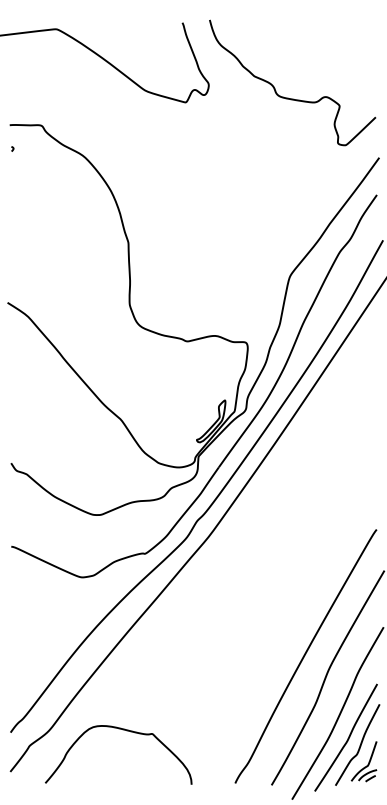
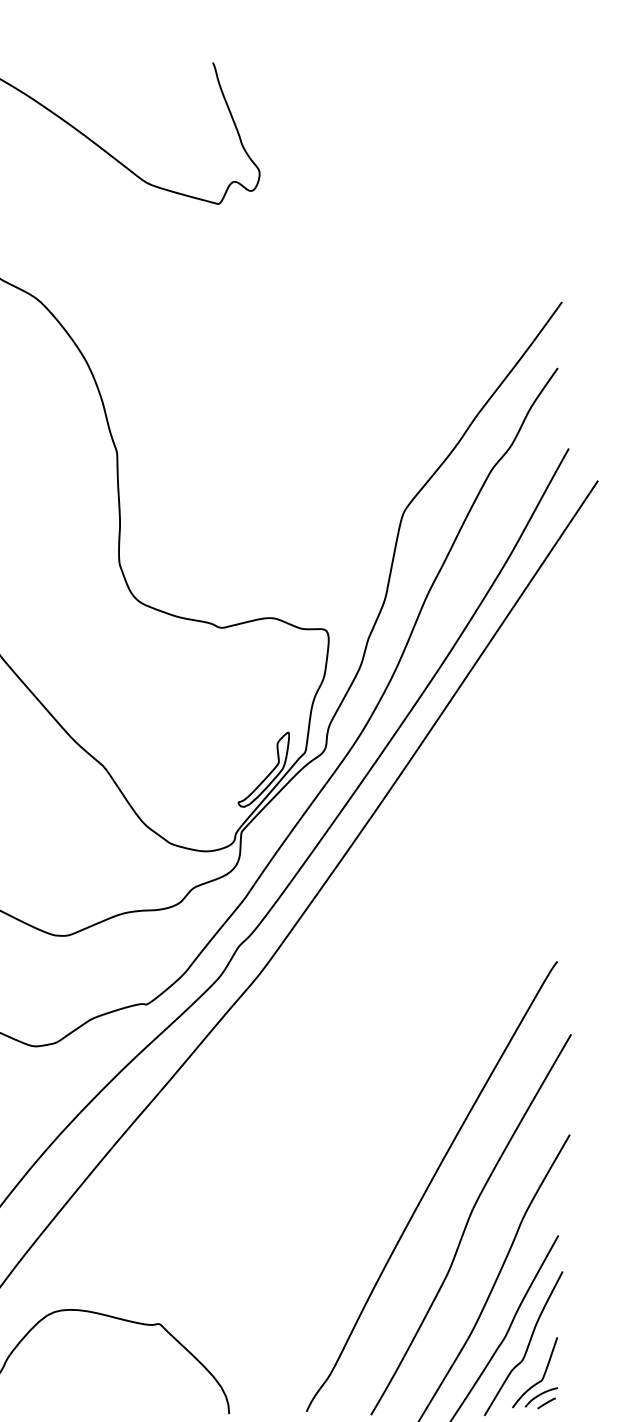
curve: (288, 97) -> (400, 195), removed

